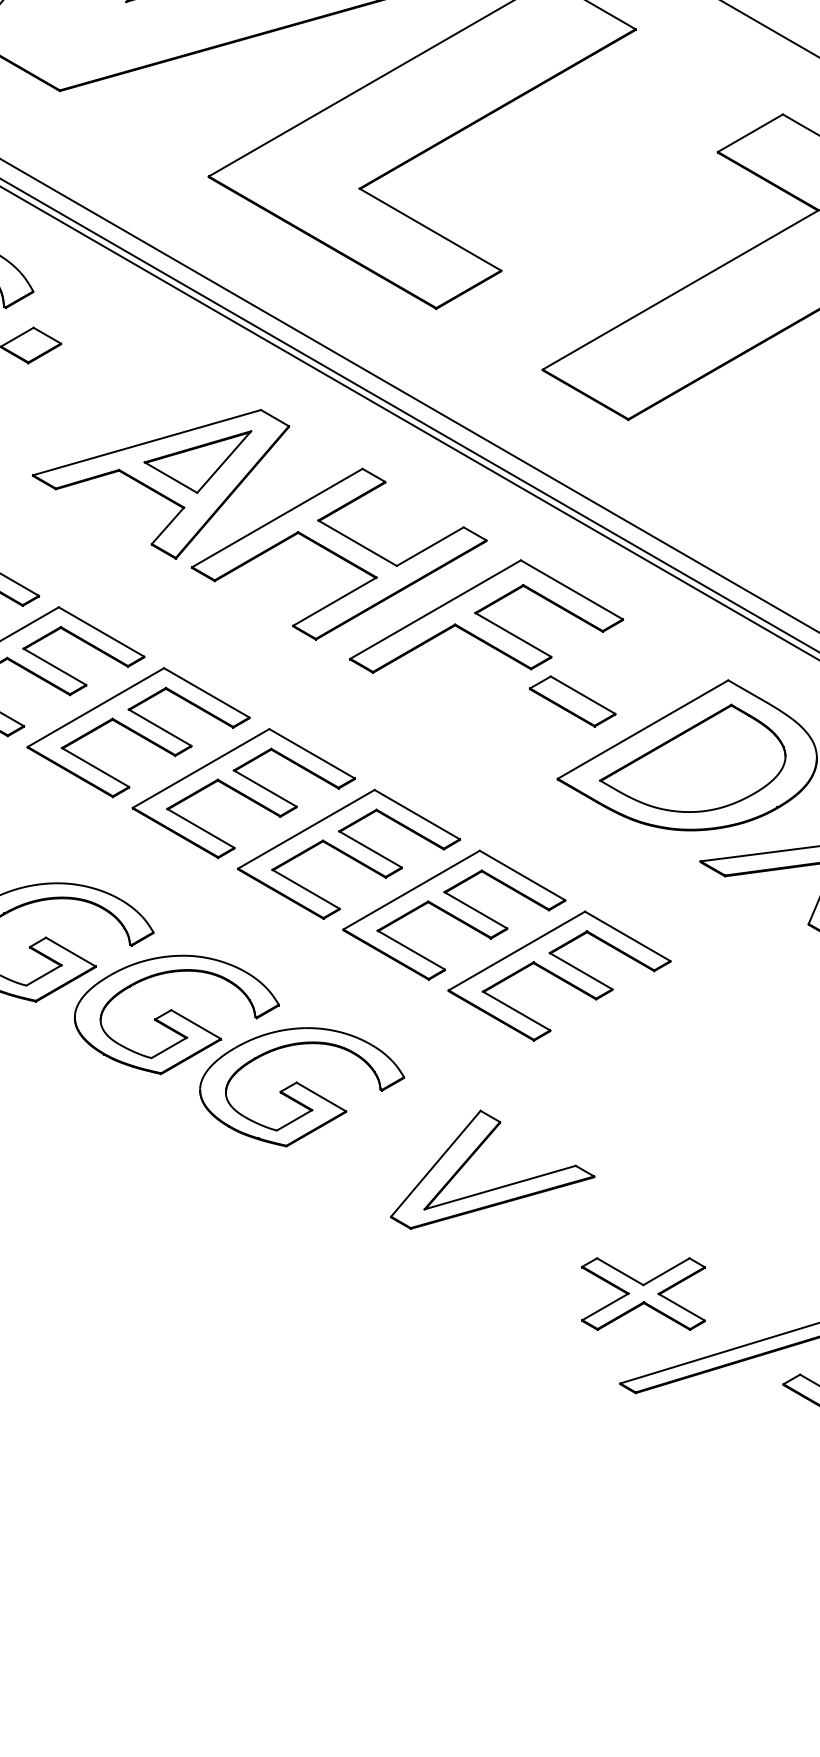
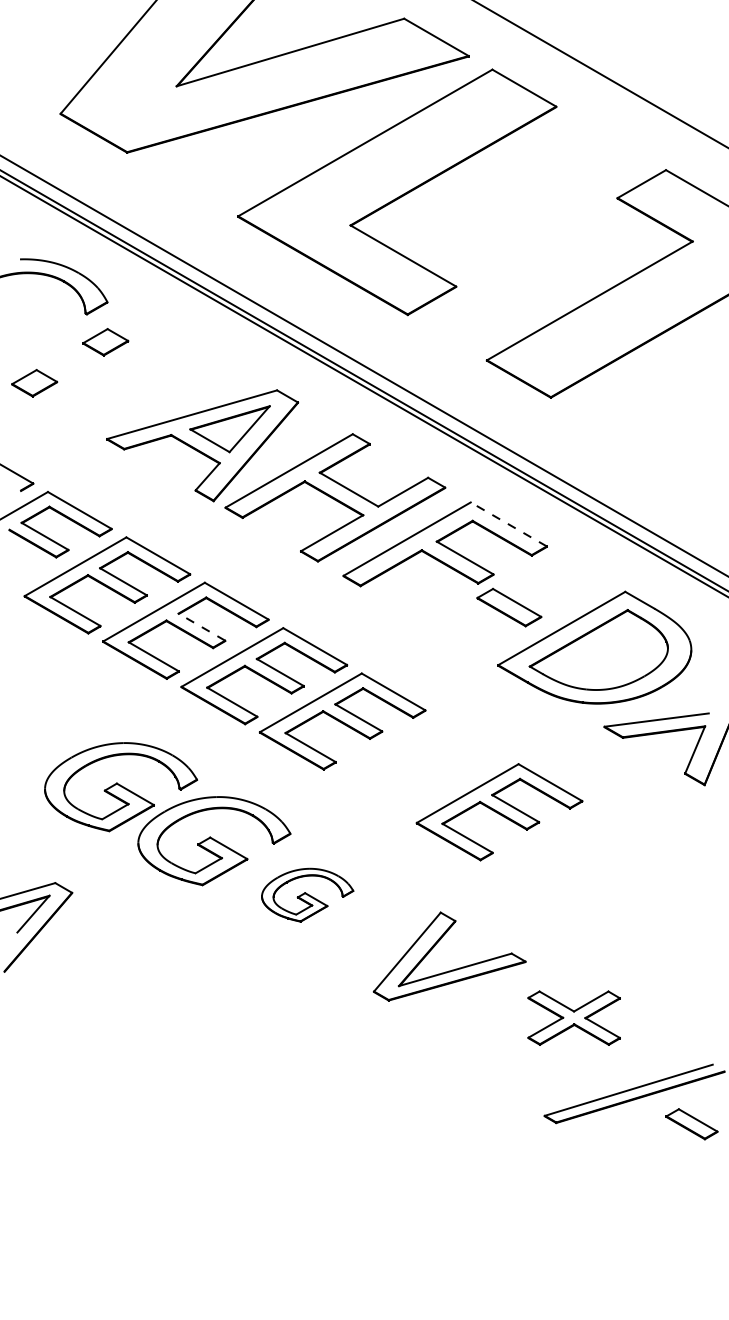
line: (571, 589) -> (508, 524), solid -> dashed
line: (159, 728) -> (201, 627), solid -> dashed
part: (453, 914) -> (420, 766), removed
part: (301, 1087) -> (307, 895), size x0.6
part: (642, 1293) -> (573, 1017), moved

